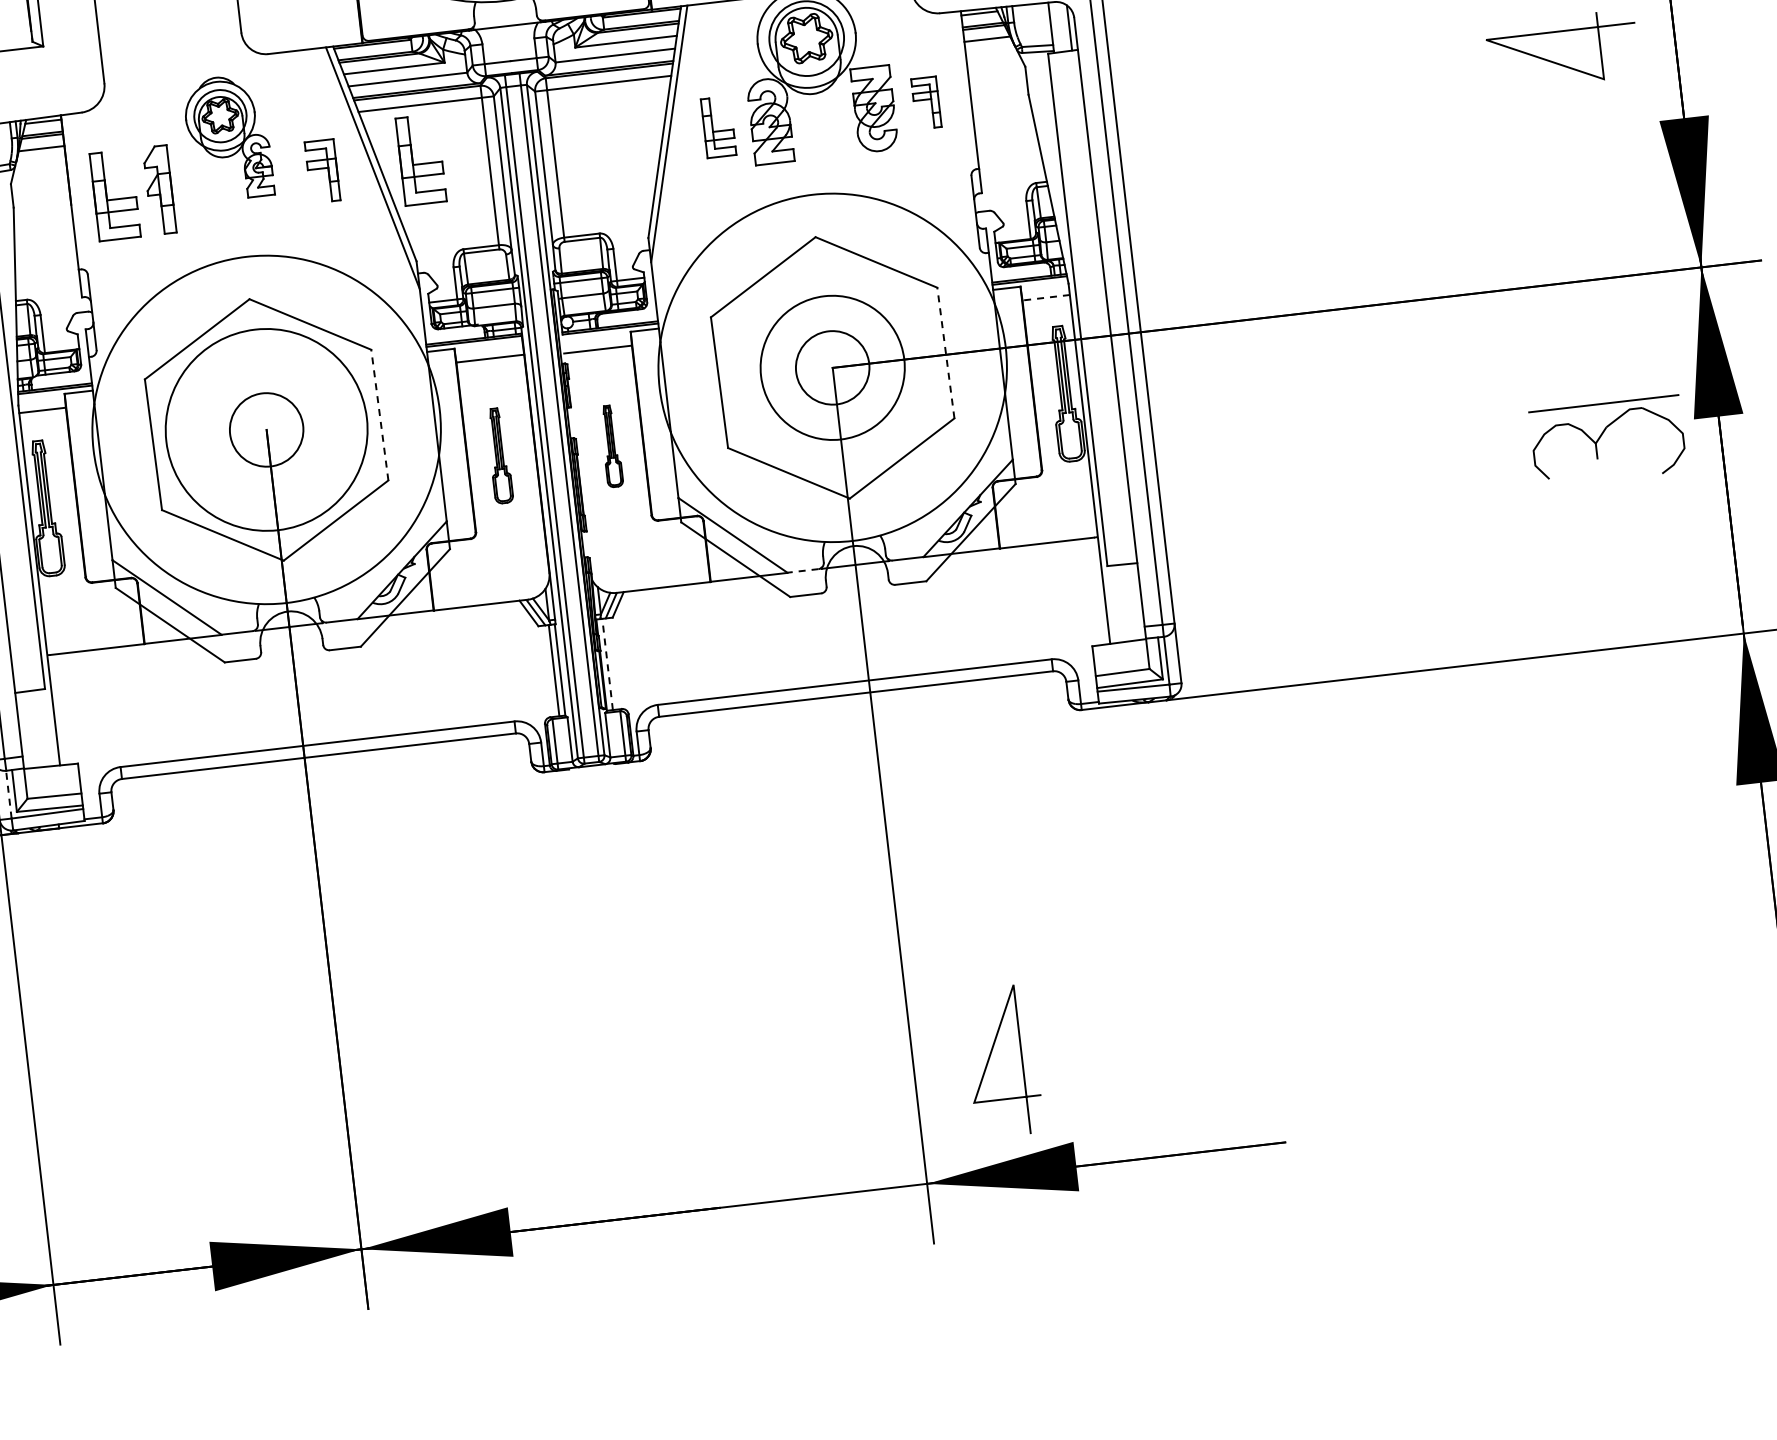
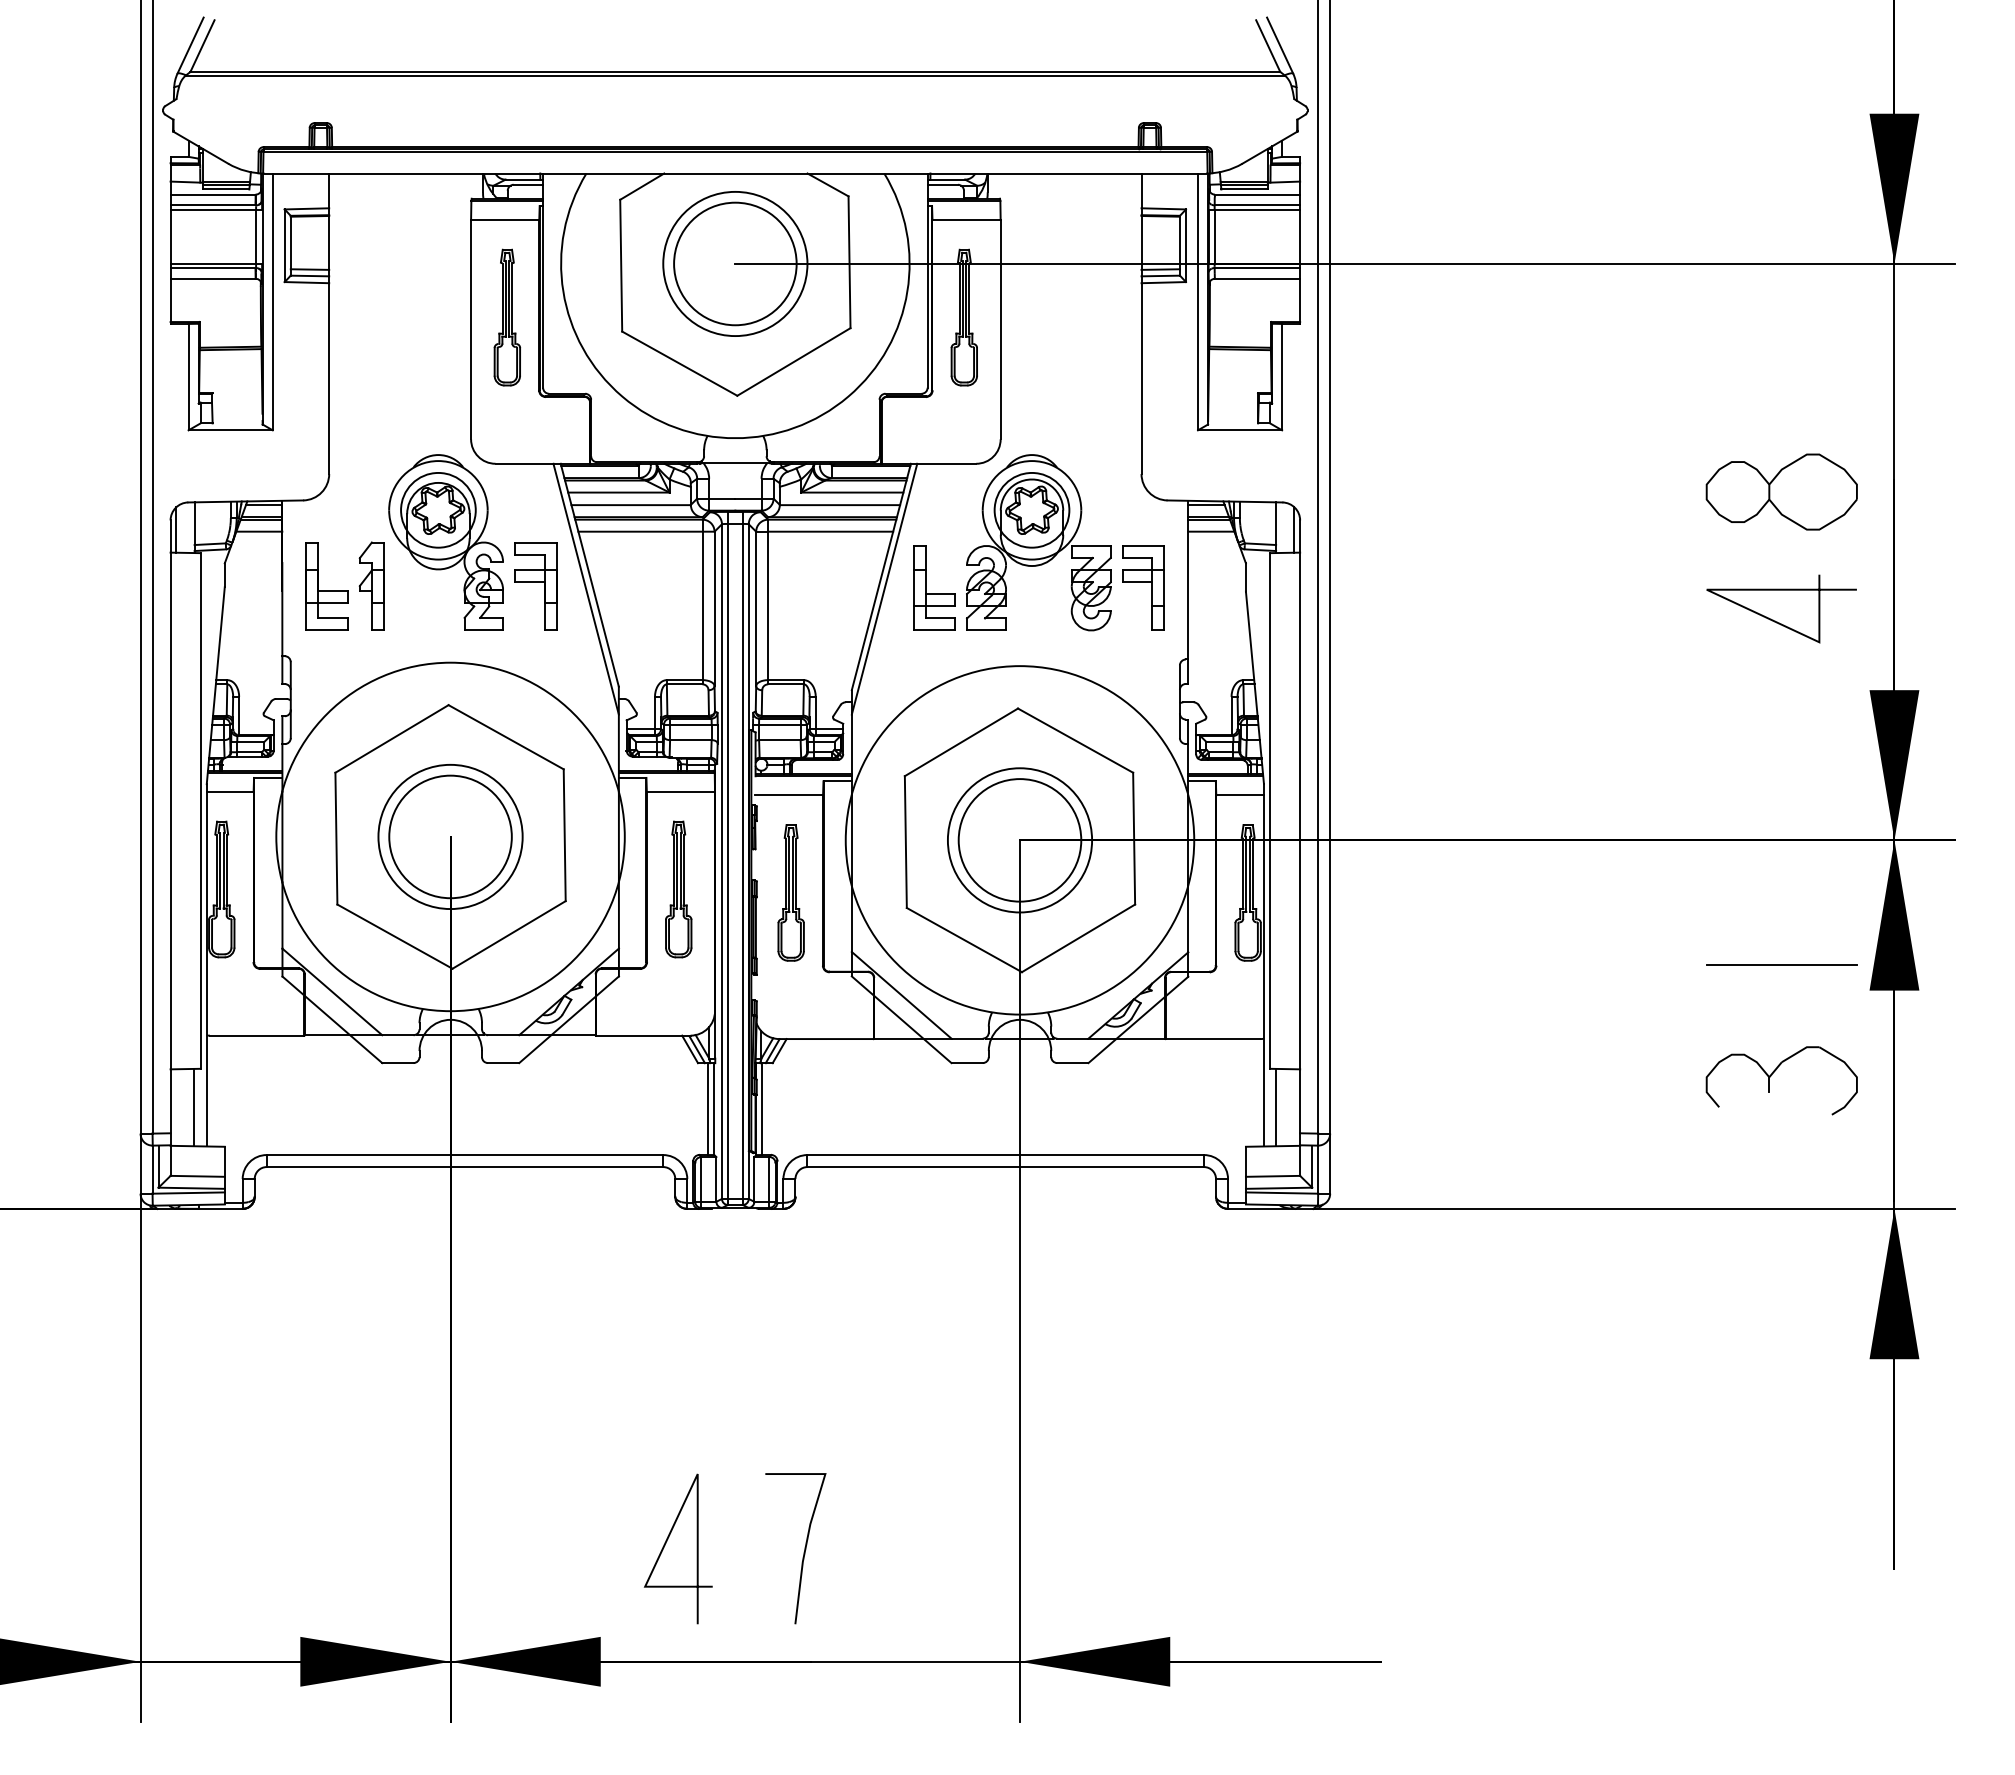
part: (926, 102) -> (1143, 587), size x1.67
part: (718, 126) -> (934, 587), size x1.43
part: (227, 138) -> (445, 542), size x1.43
part: (420, 160) -> (634, 586), removed
part: (322, 171) -> (535, 586), size x1.43
line: (1046, 297) -> (1240, 795), dashed -> solid
line: (946, 352) -> (1134, 838), dashed -> solid
circle: (832, 368) -> (1019, 840), size x1.67
line: (379, 415) -> (564, 835), dashed -> solid
circle: (266, 429) -> (450, 836), size x0.71
circle: (266, 429) -> (450, 836), size x1.67
part: (1598, 441) -> (1772, 1075), moved
part: (610, 446) -> (790, 892), size x1.67
part: (499, 455) -> (678, 889), size x1.43
line: (803, 570) -> (967, 1038), dashed -> solid
line: (1118, 603) -> (1276, 1107), added
line: (607, 664) -> (762, 1109), dashed -> solid
line: (43, 728) -> (194, 1107), added
line: (8, 794) -> (152, 1169), dashed -> solid
line: (990, 1057) -> (666, 1543), moved
curve: (699, 1100) -> (803, 1552), added

